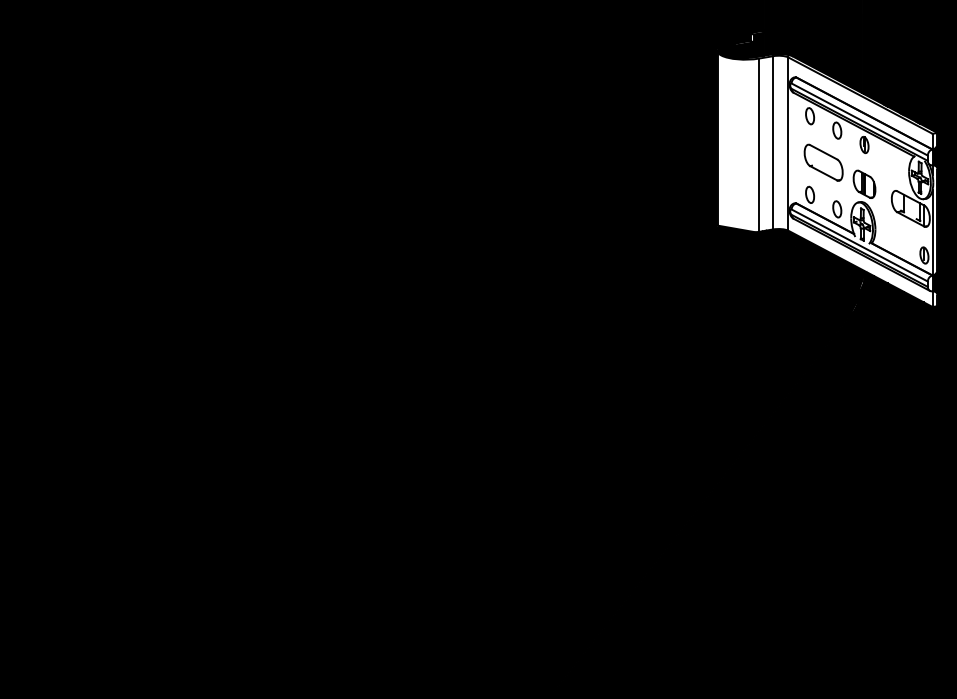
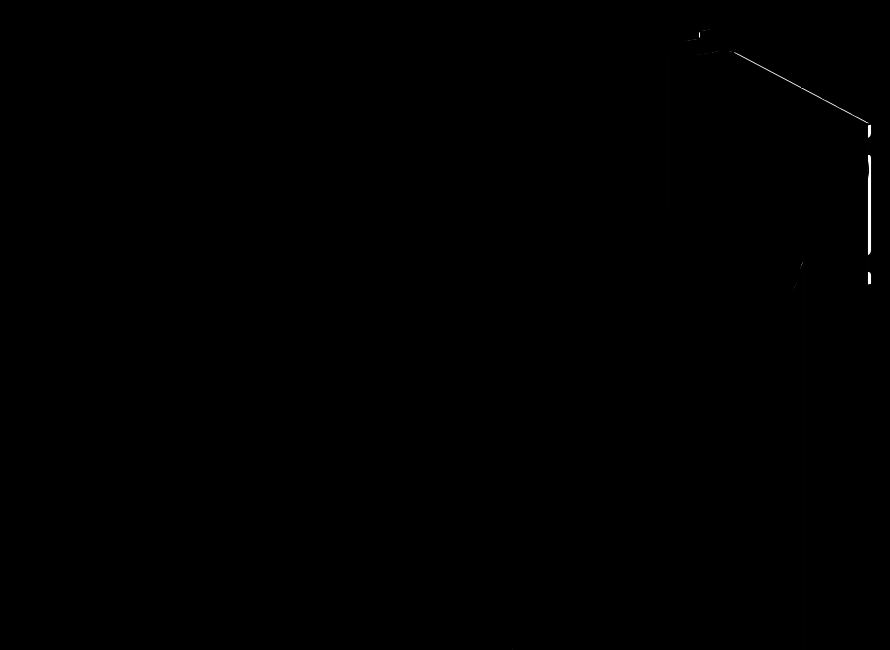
fill: (825, 179) -> (767, 166), added

